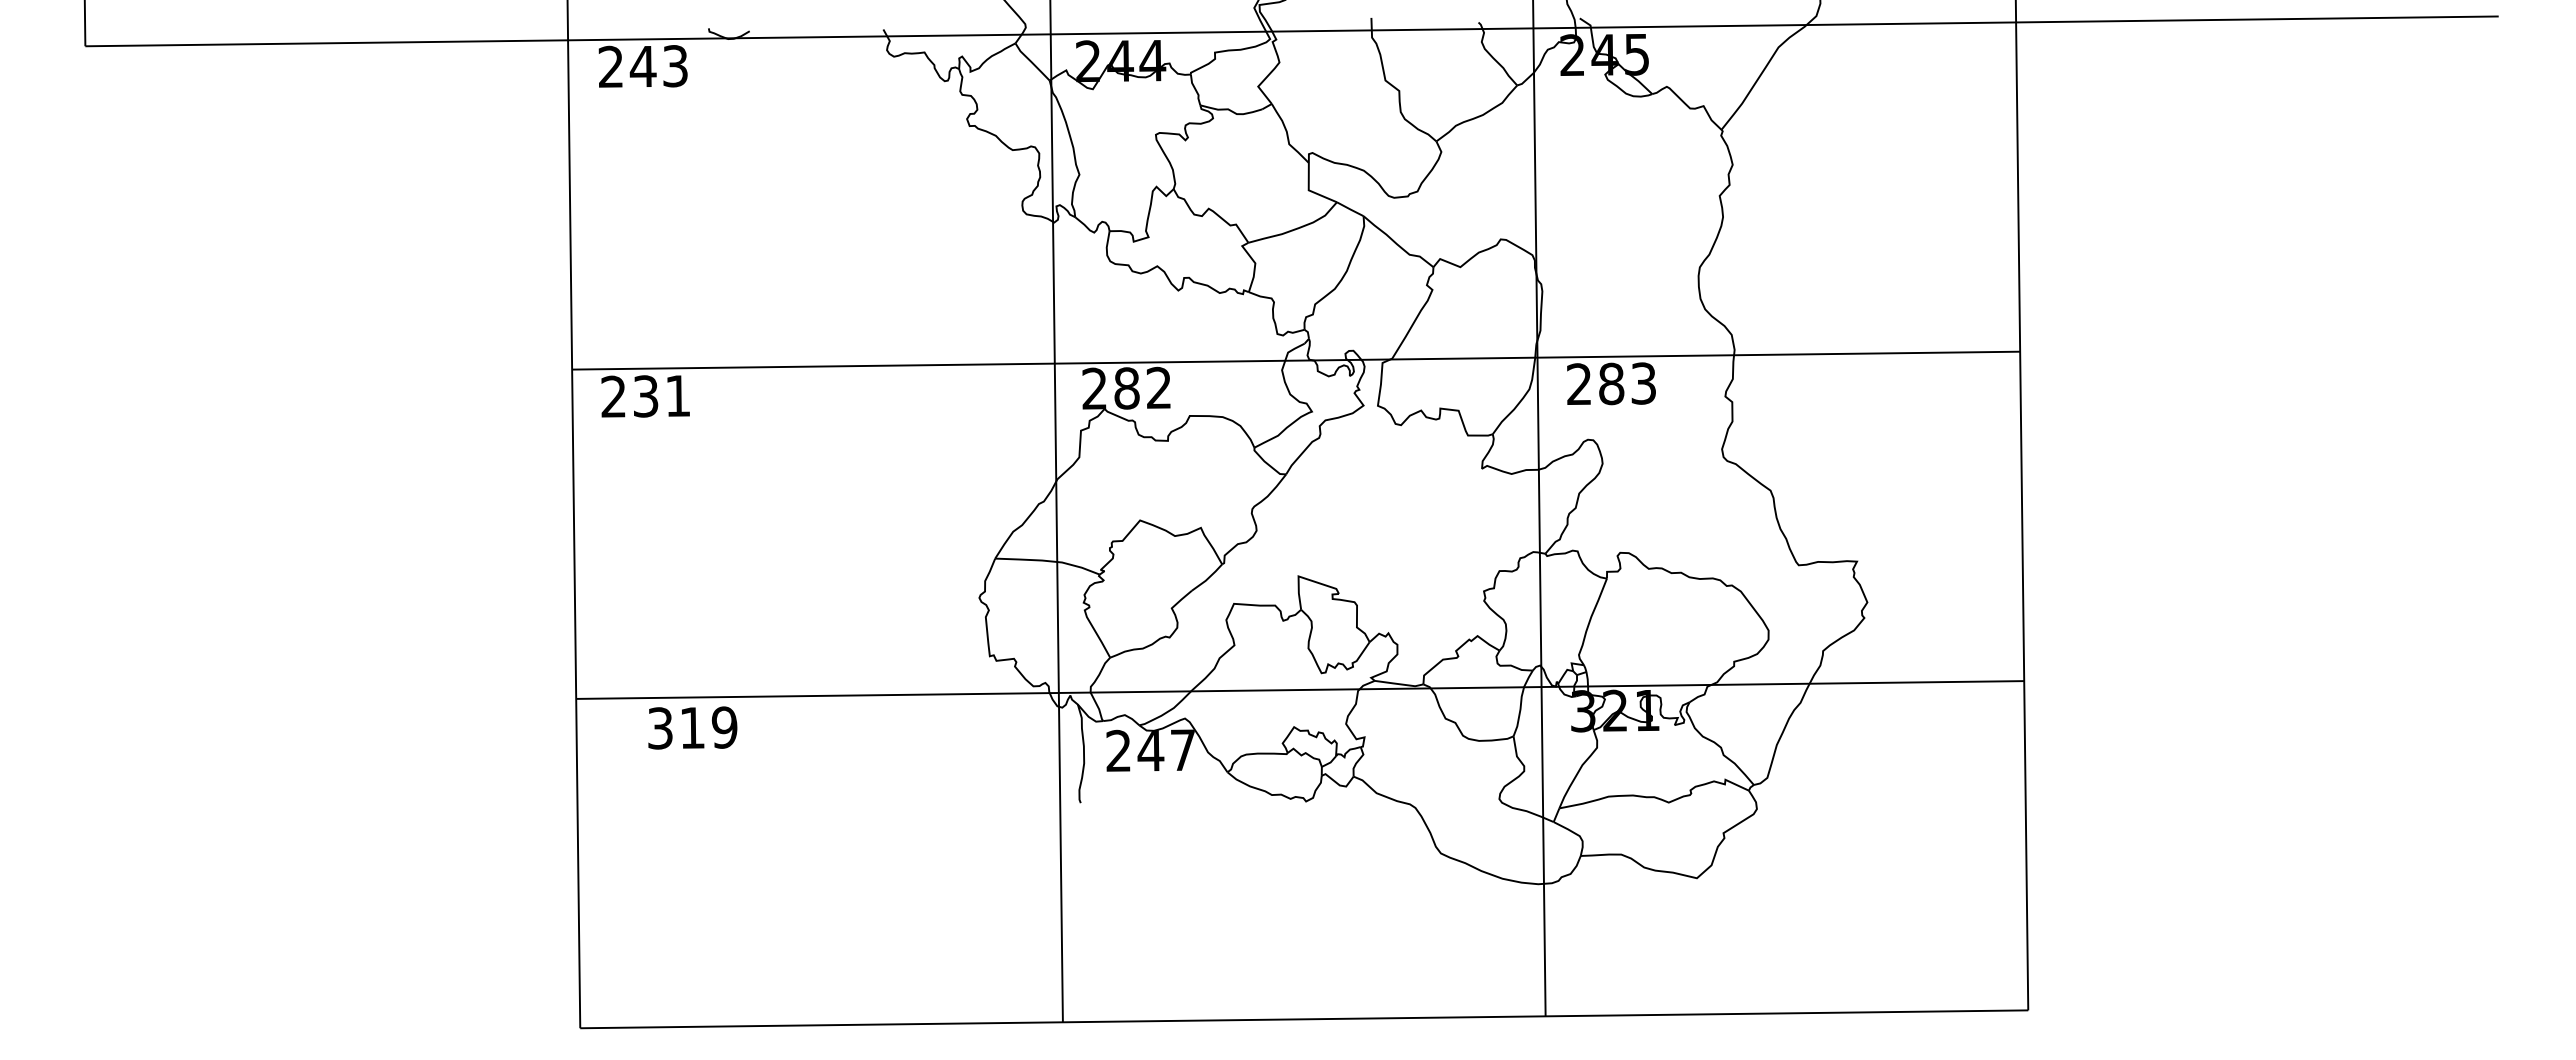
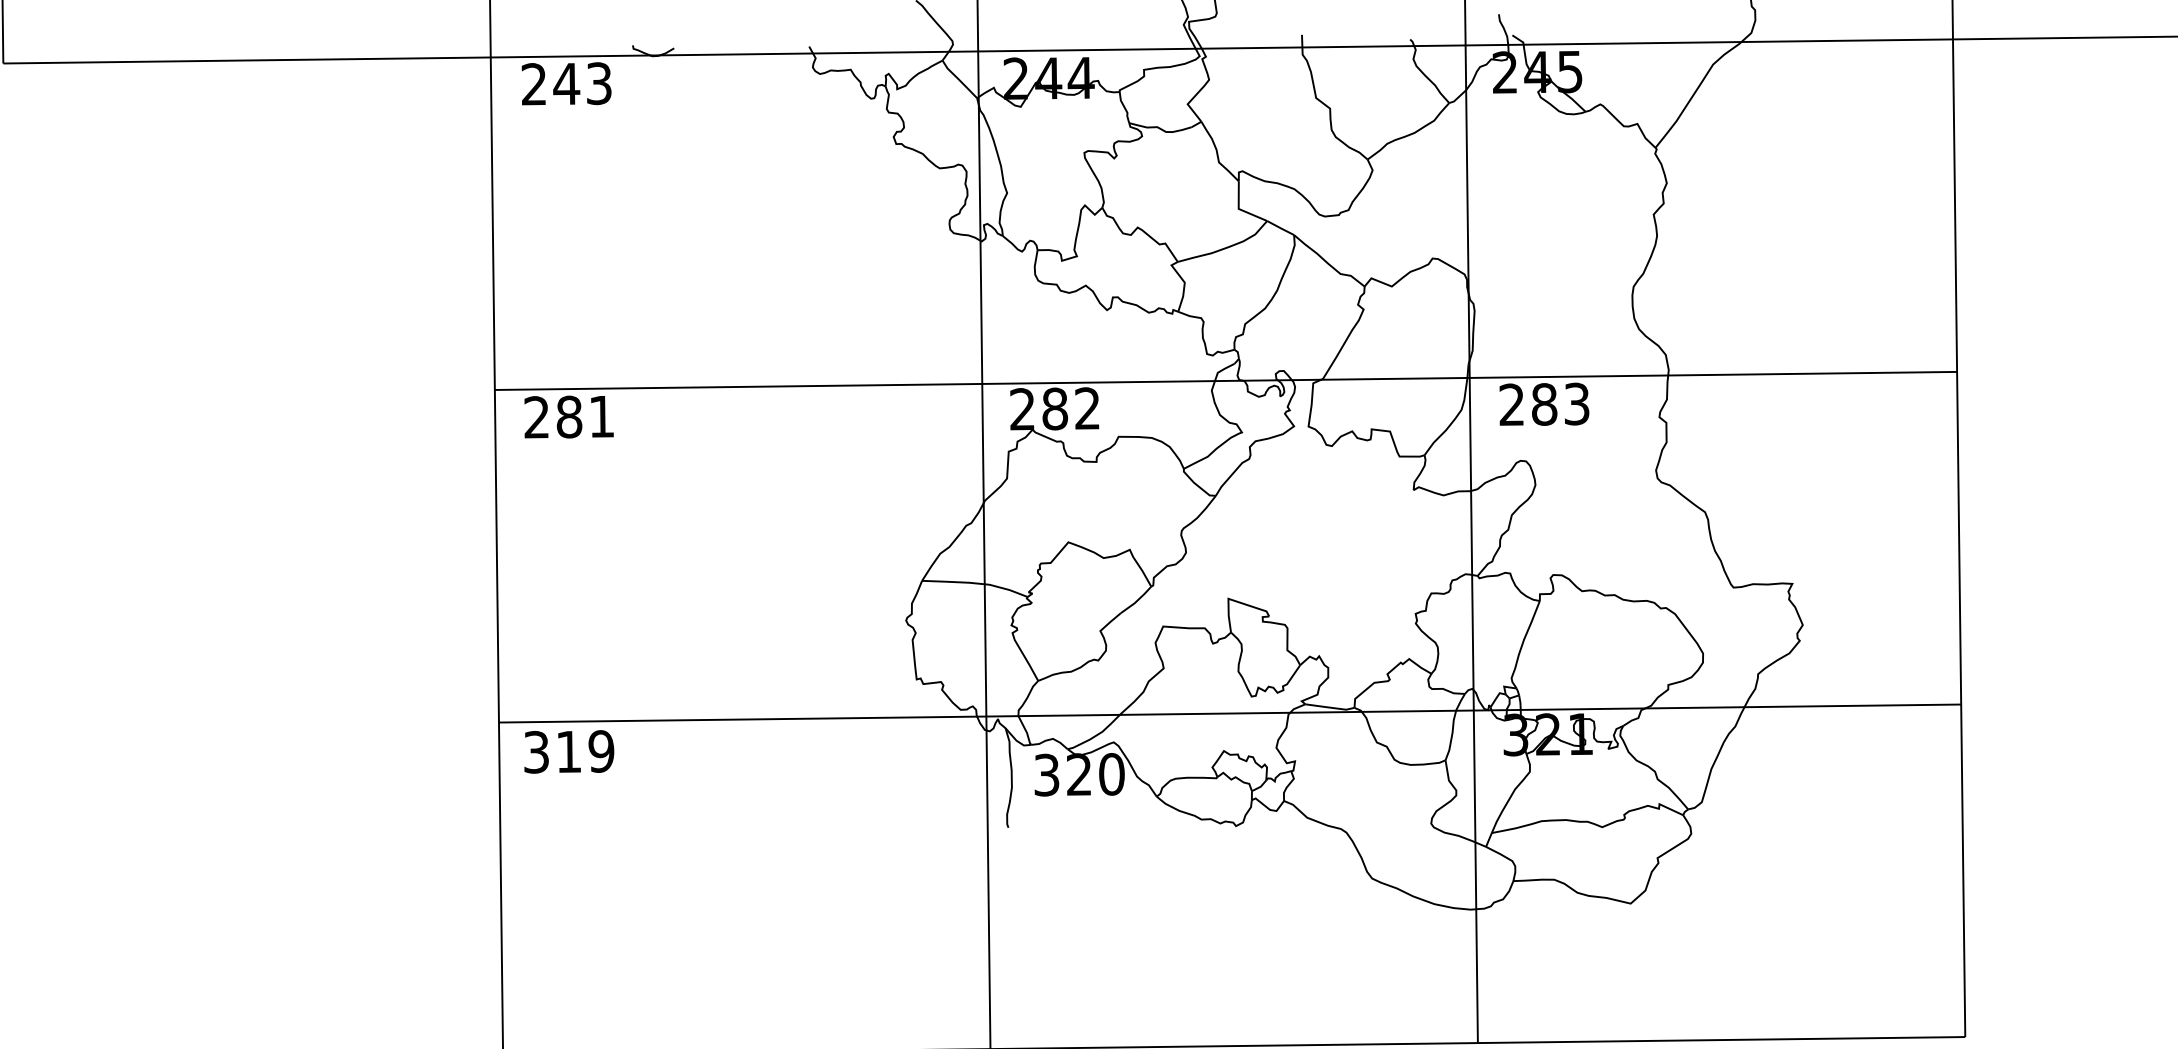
text: (645, 396) -> (568, 417), 231 -> 281
text: (692, 727) -> (568, 751), moved
text: (1150, 750) -> (1078, 774), 247 -> 320

